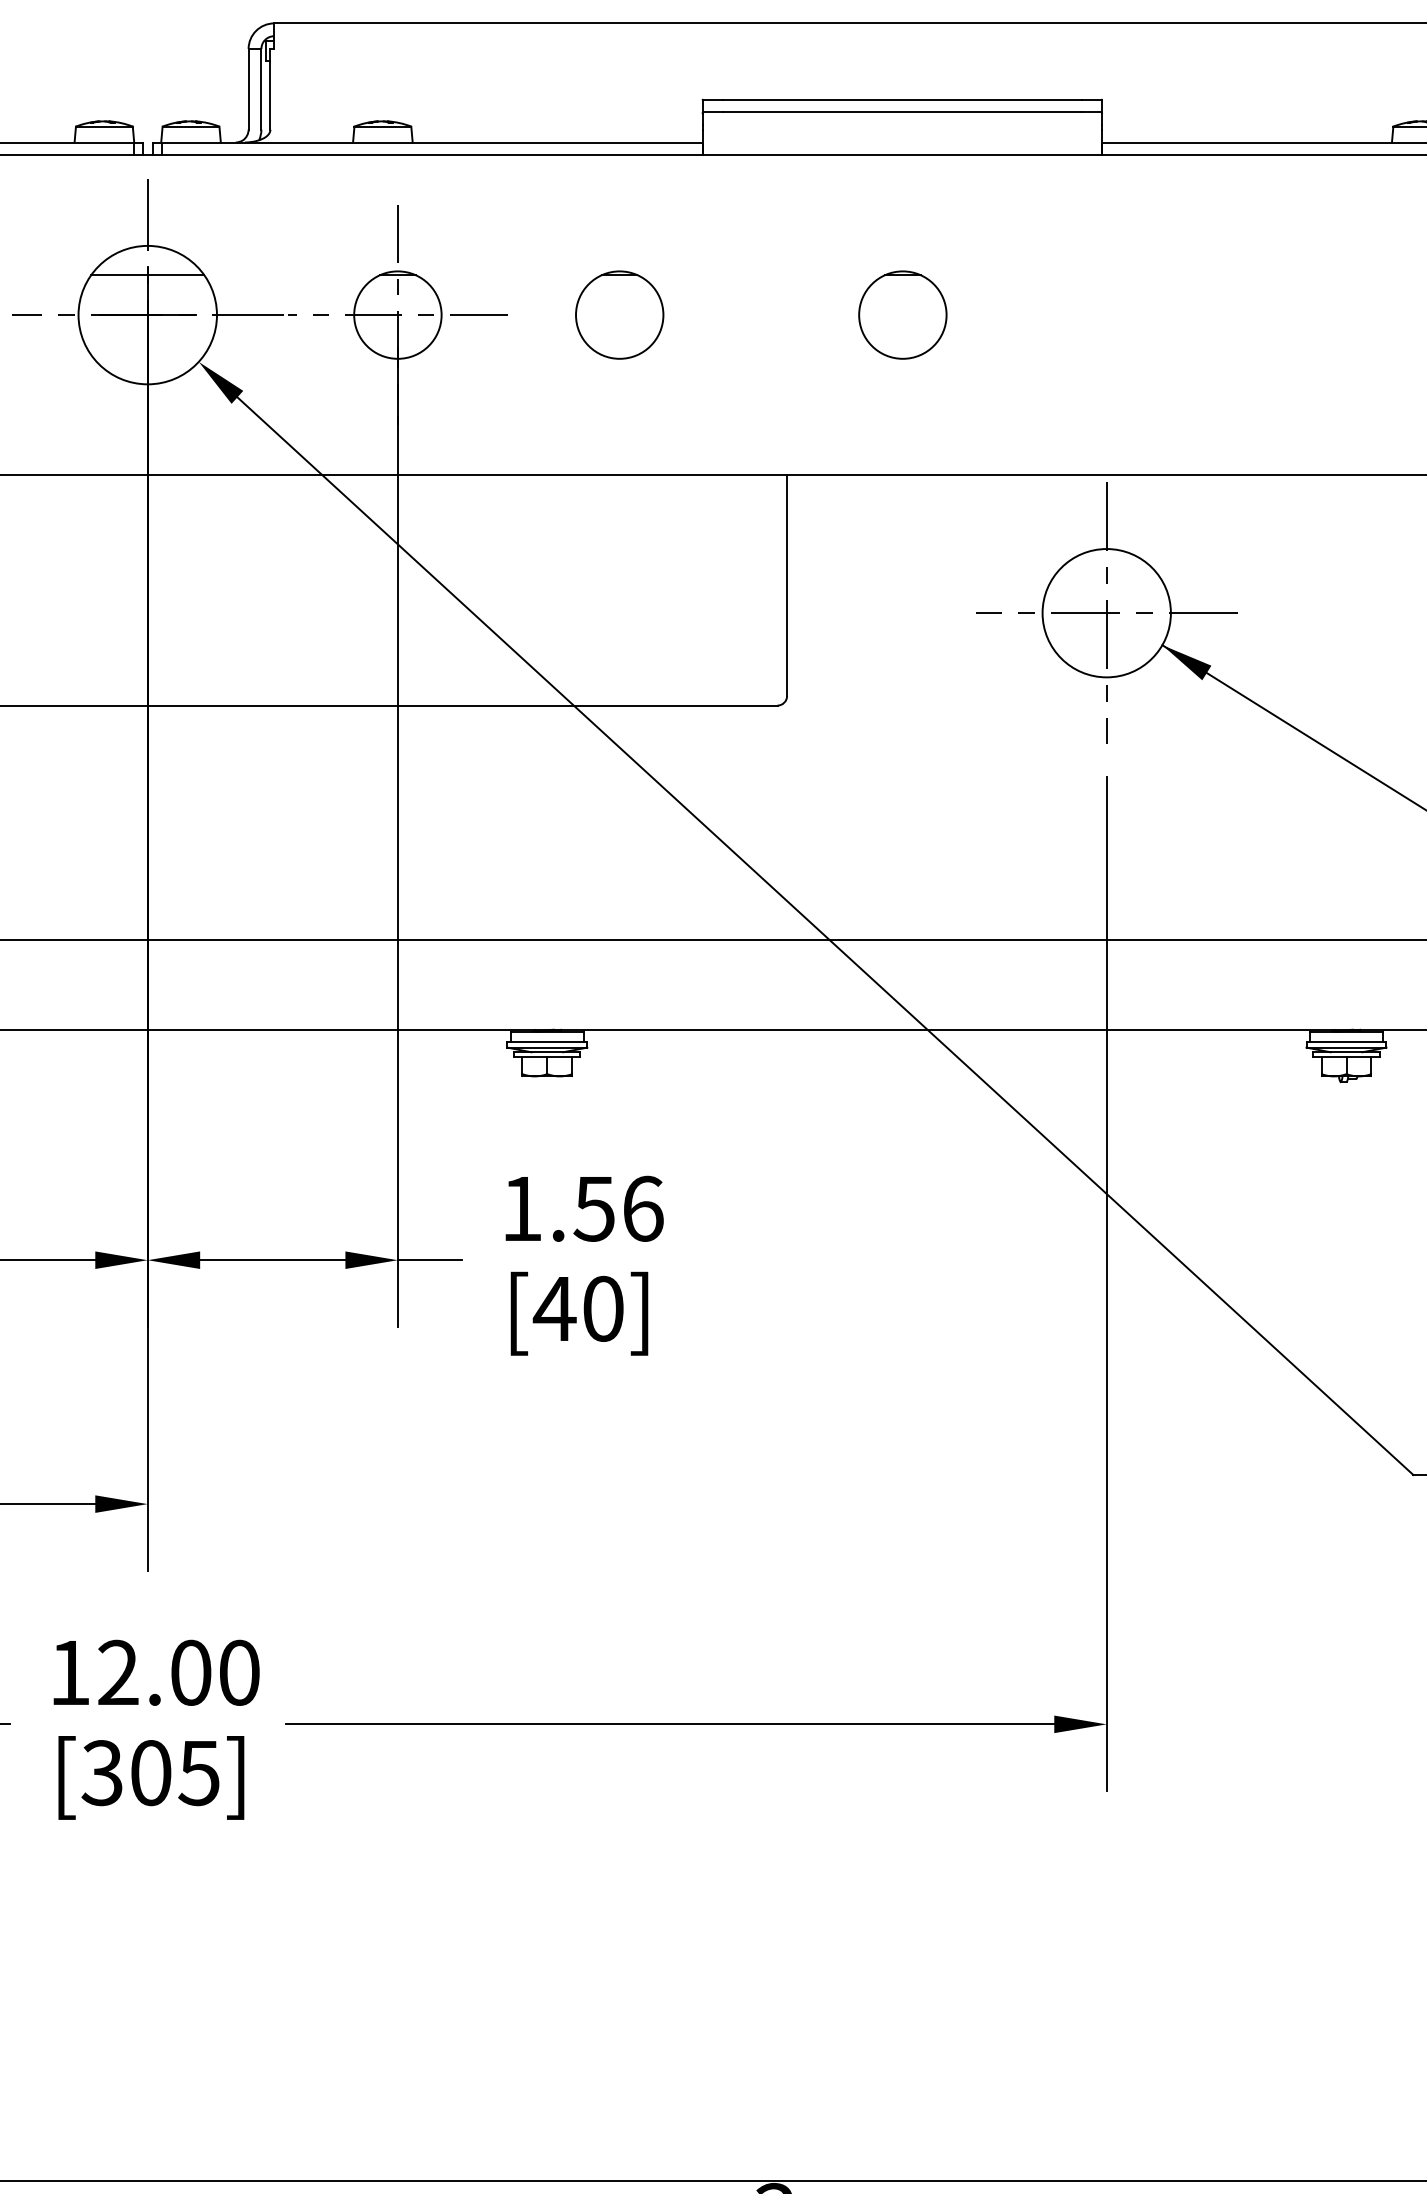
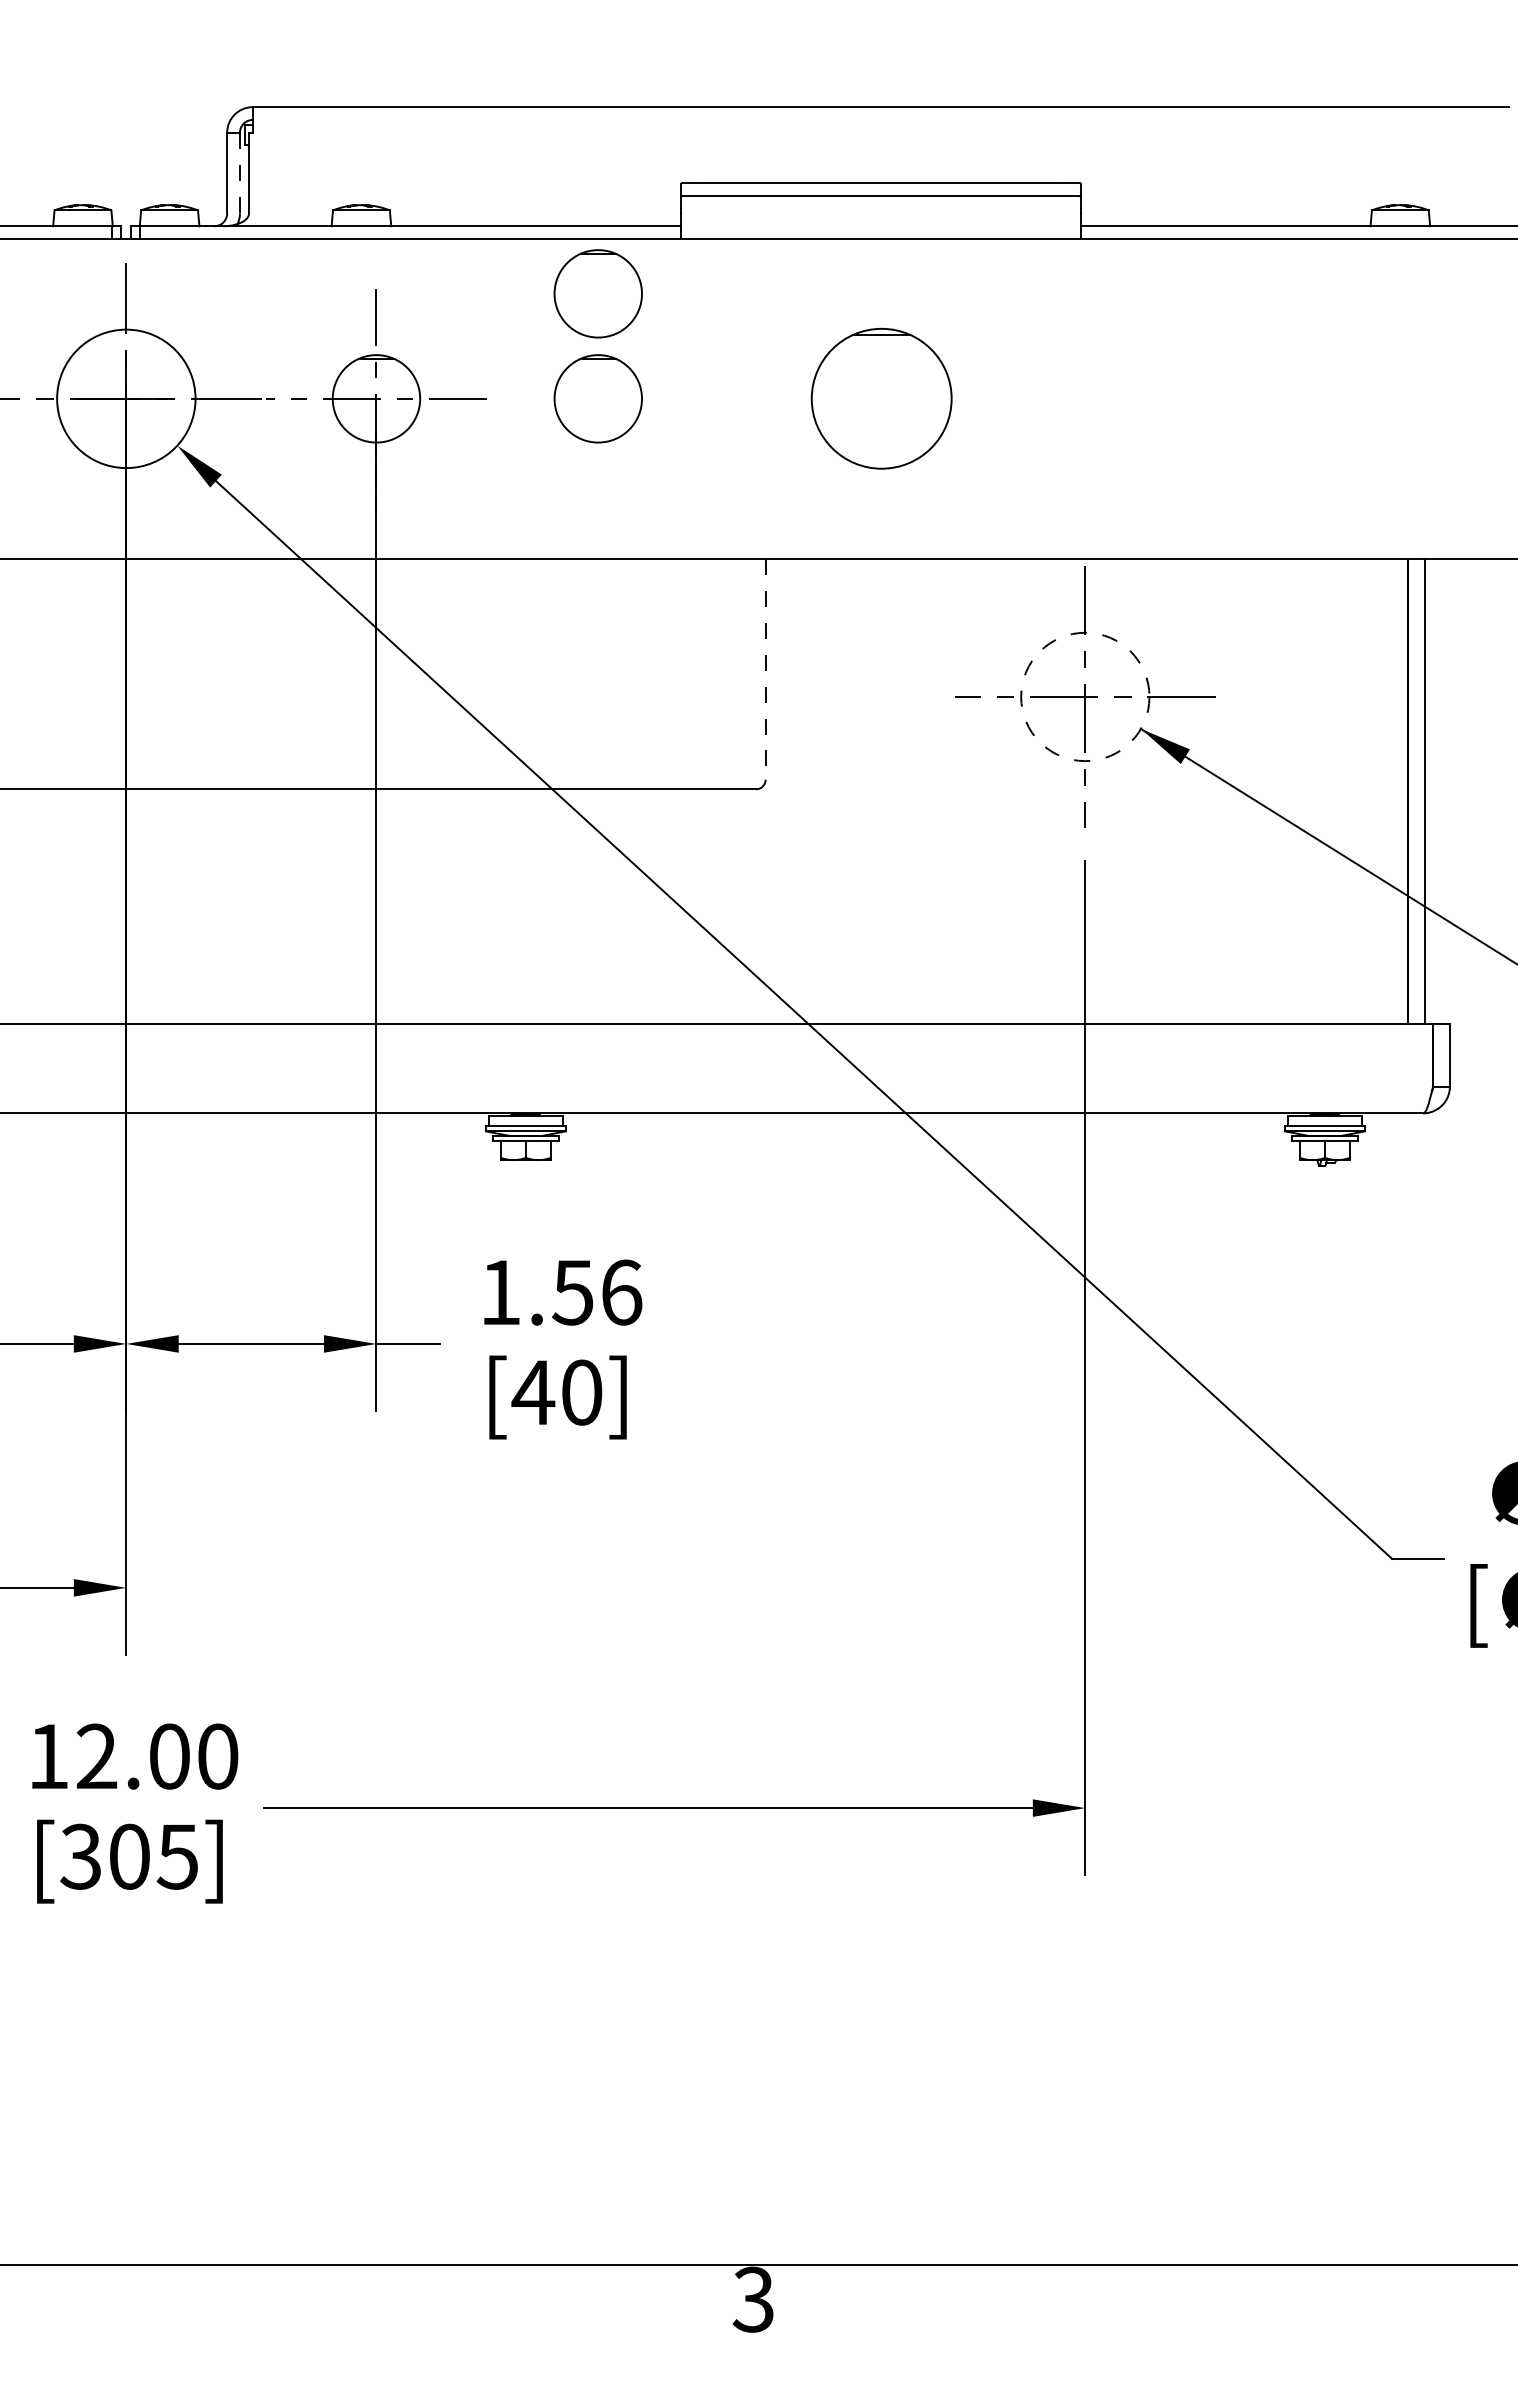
line: (260, 89) -> (239, 173), solid -> dashed
part: (618, 209) -> (597, 293), added
line: (146, 274) -> (125, 358), removed
part: (901, 314) -> (880, 398), size x1.6
line: (786, 585) -> (765, 669), solid -> dashed
circle: (1106, 612) -> (1085, 696), solid -> dashed

